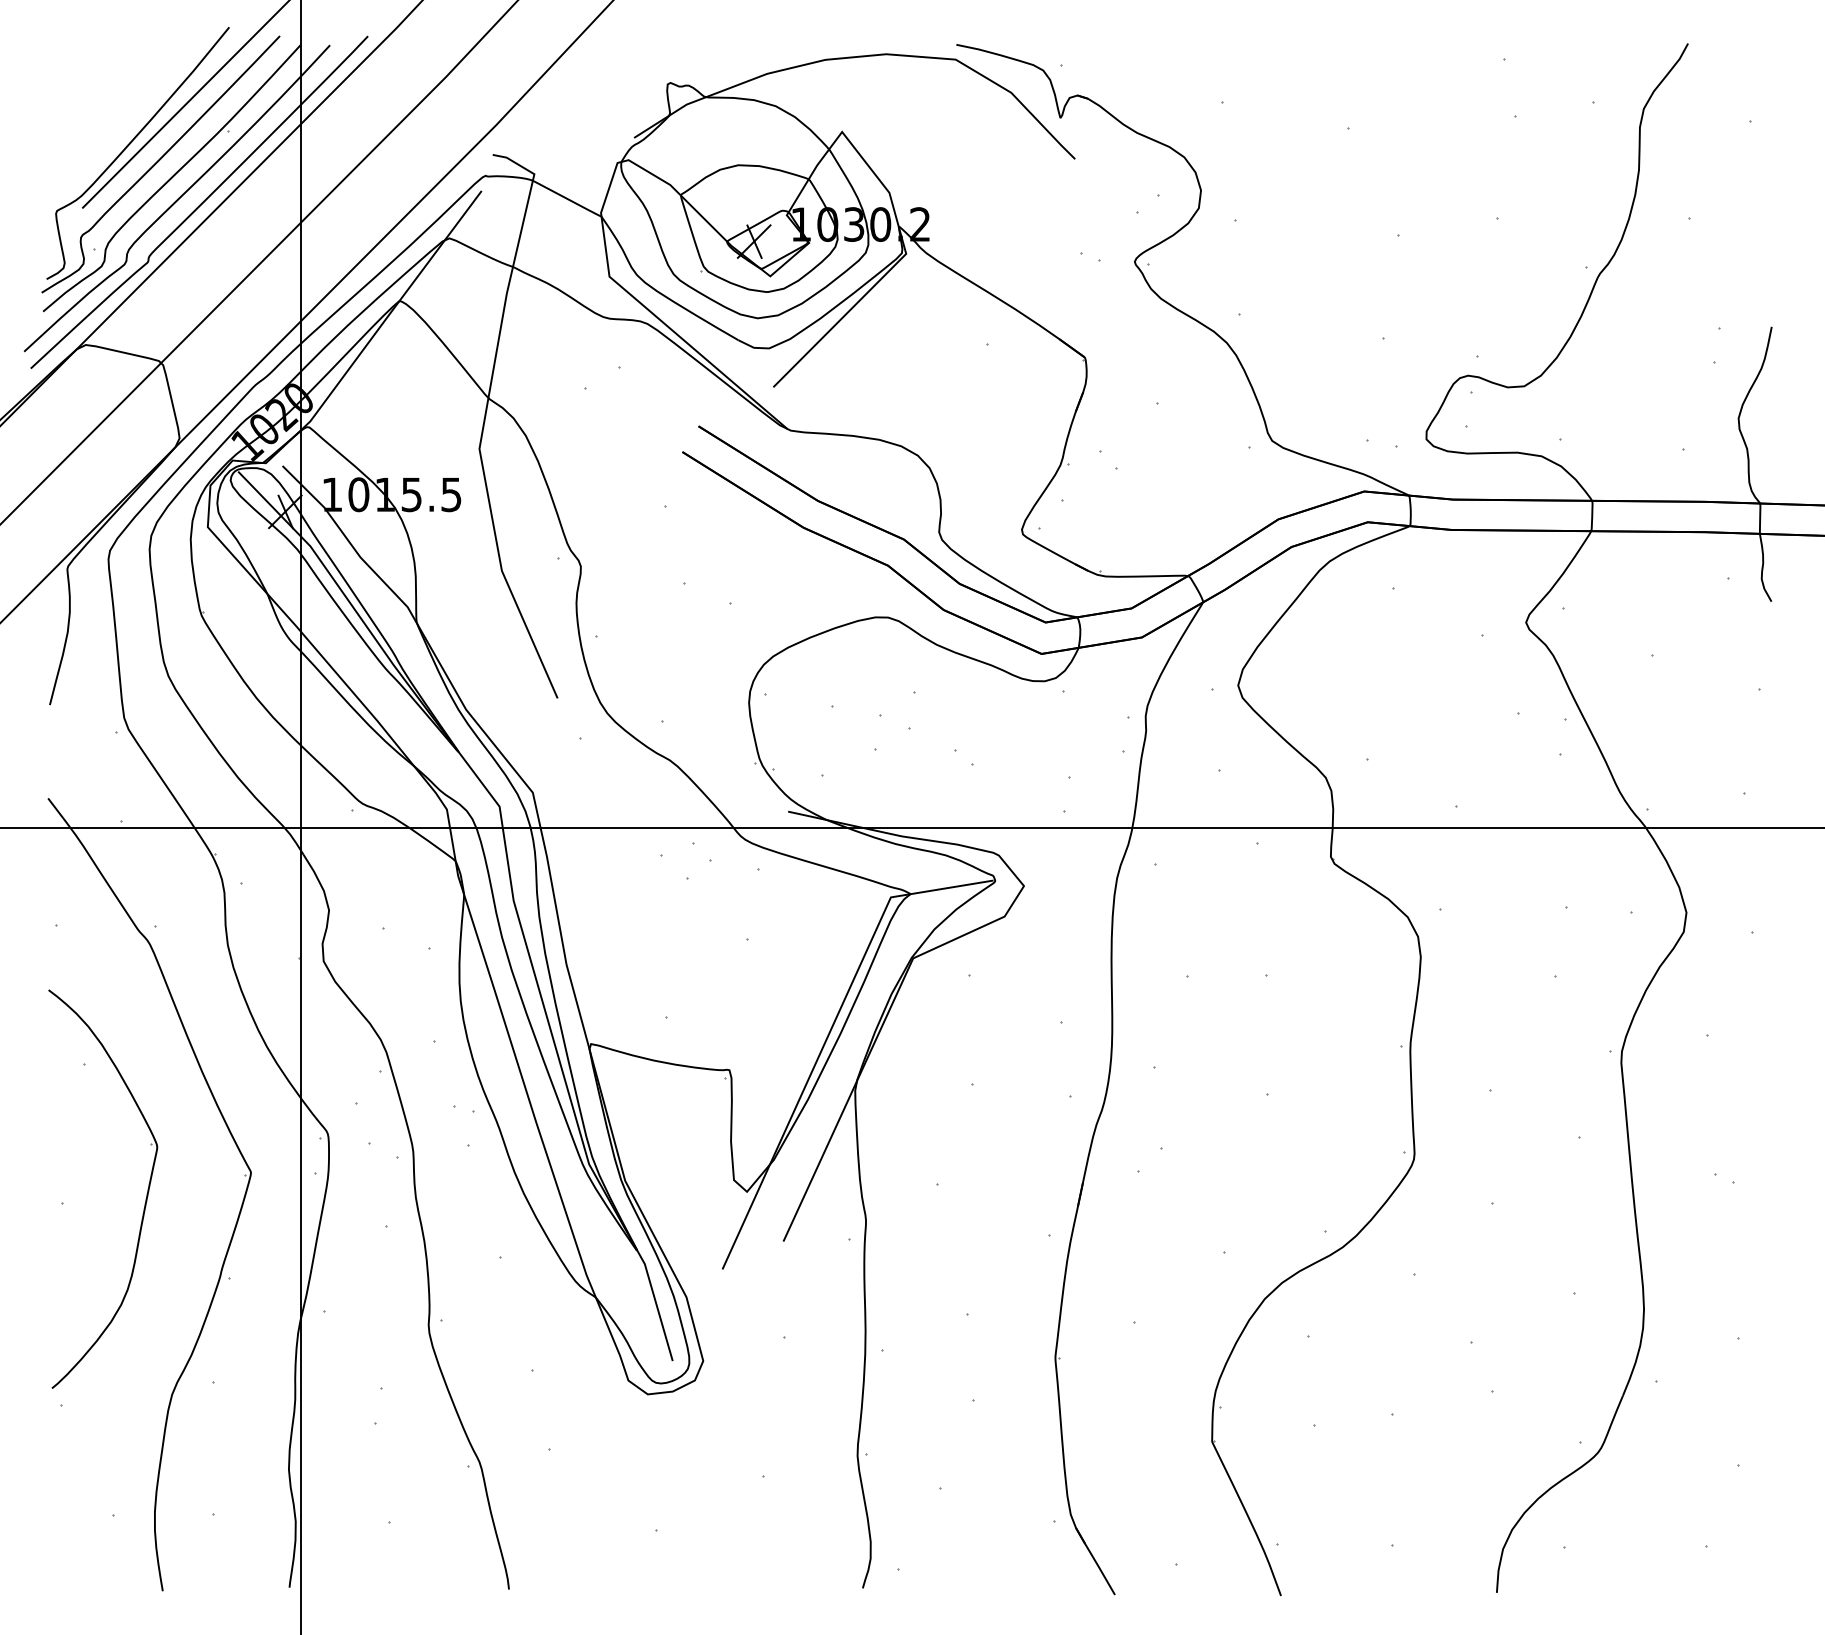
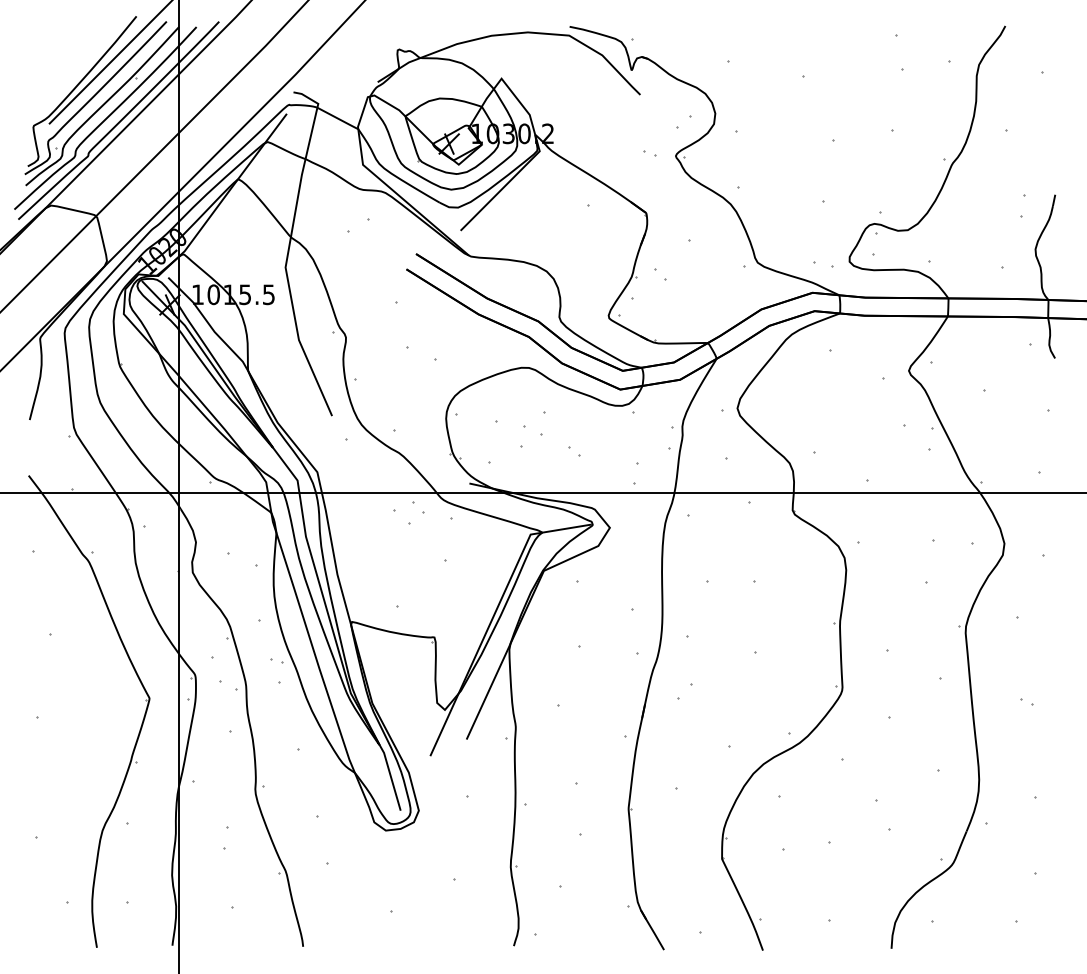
part: (145, 1196) -> (86, 712), removed

